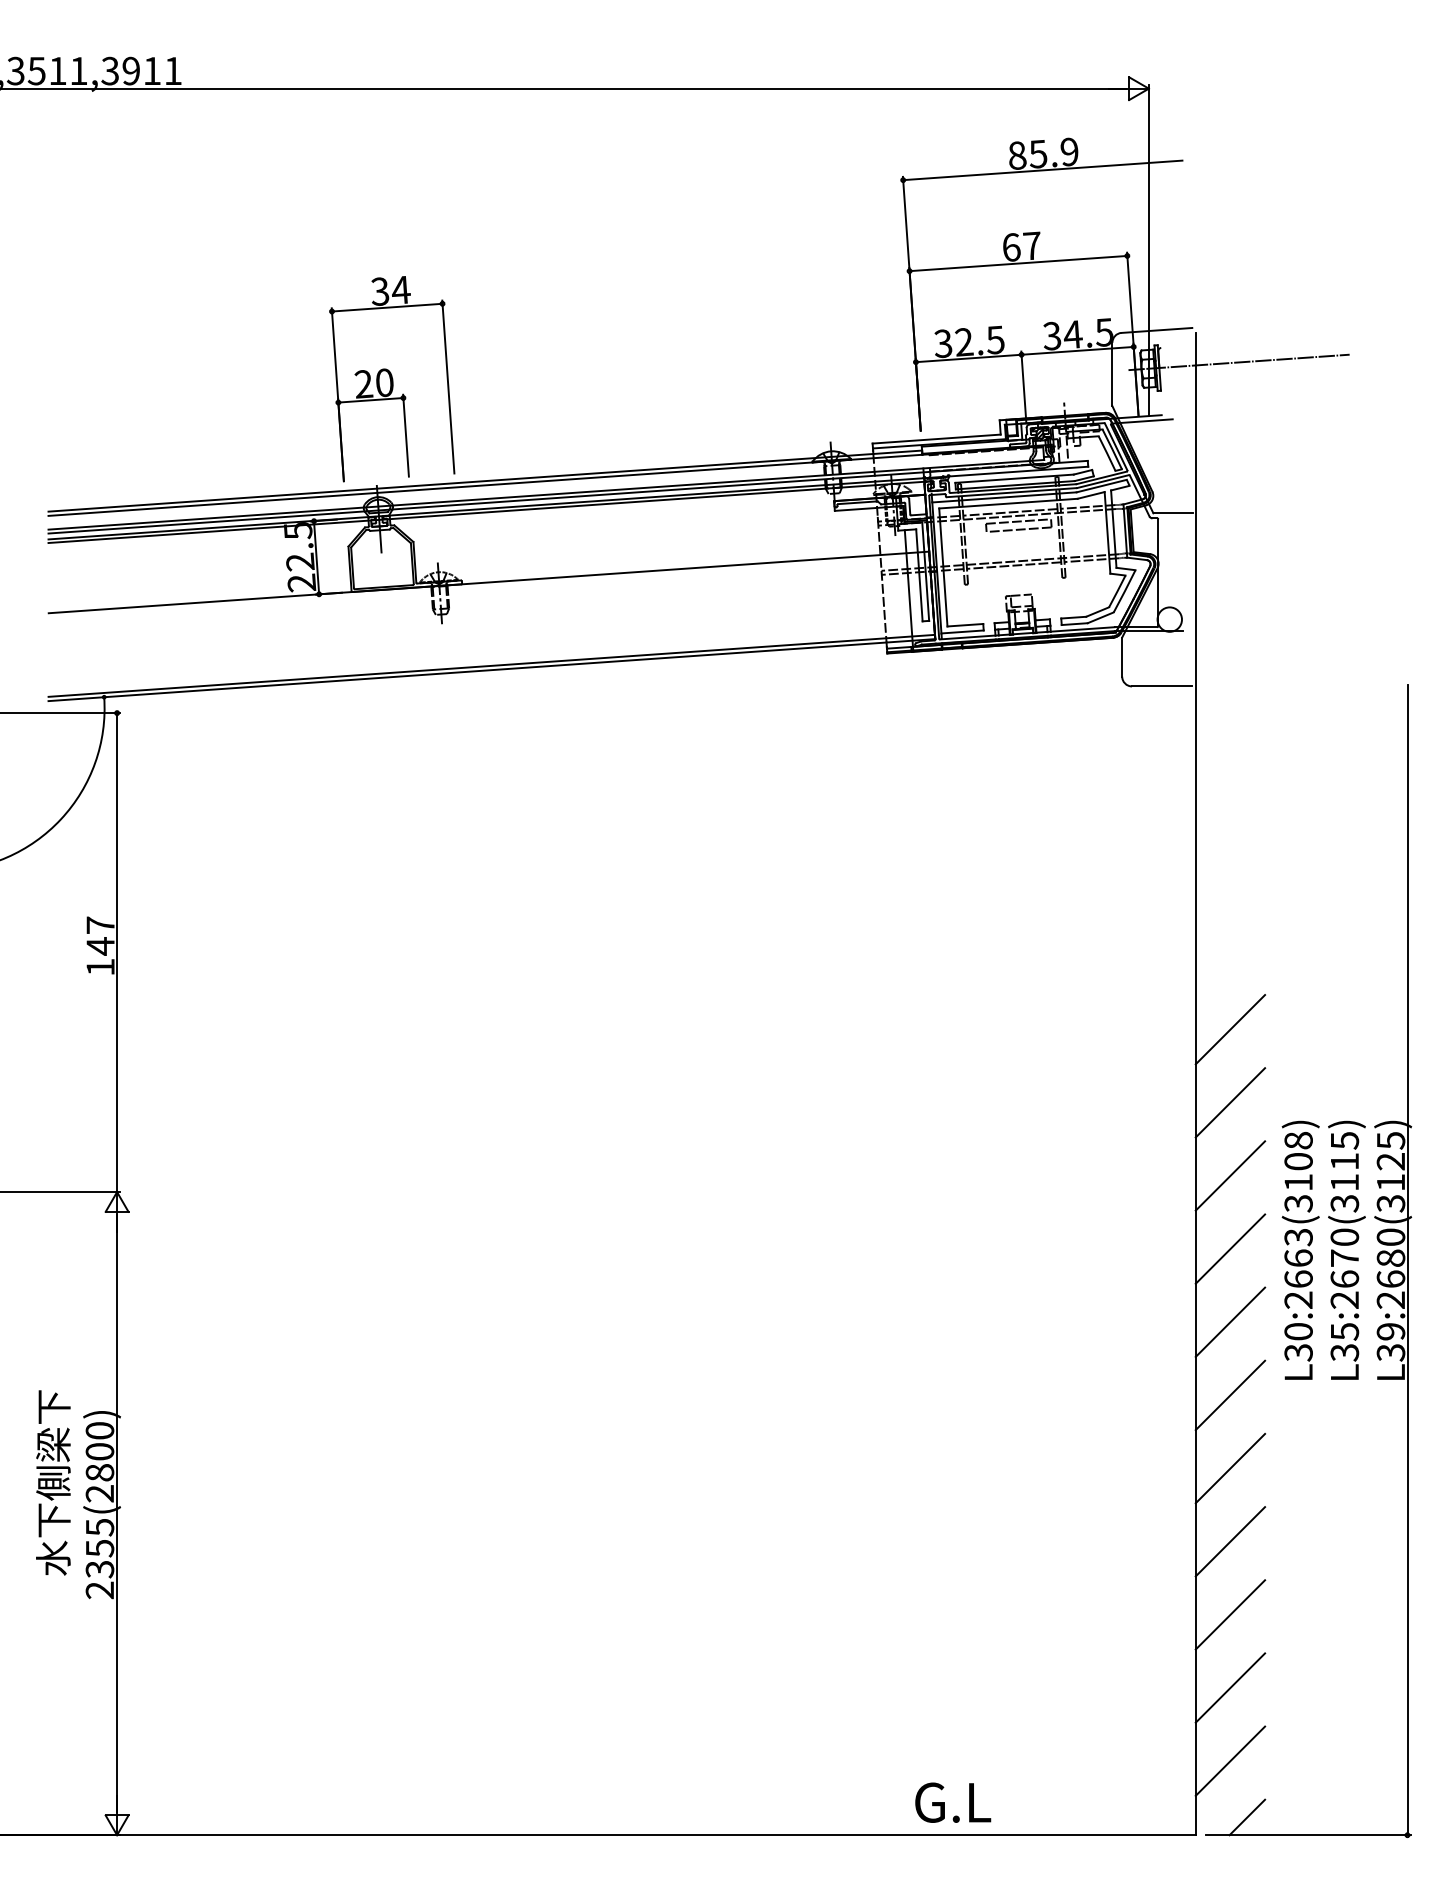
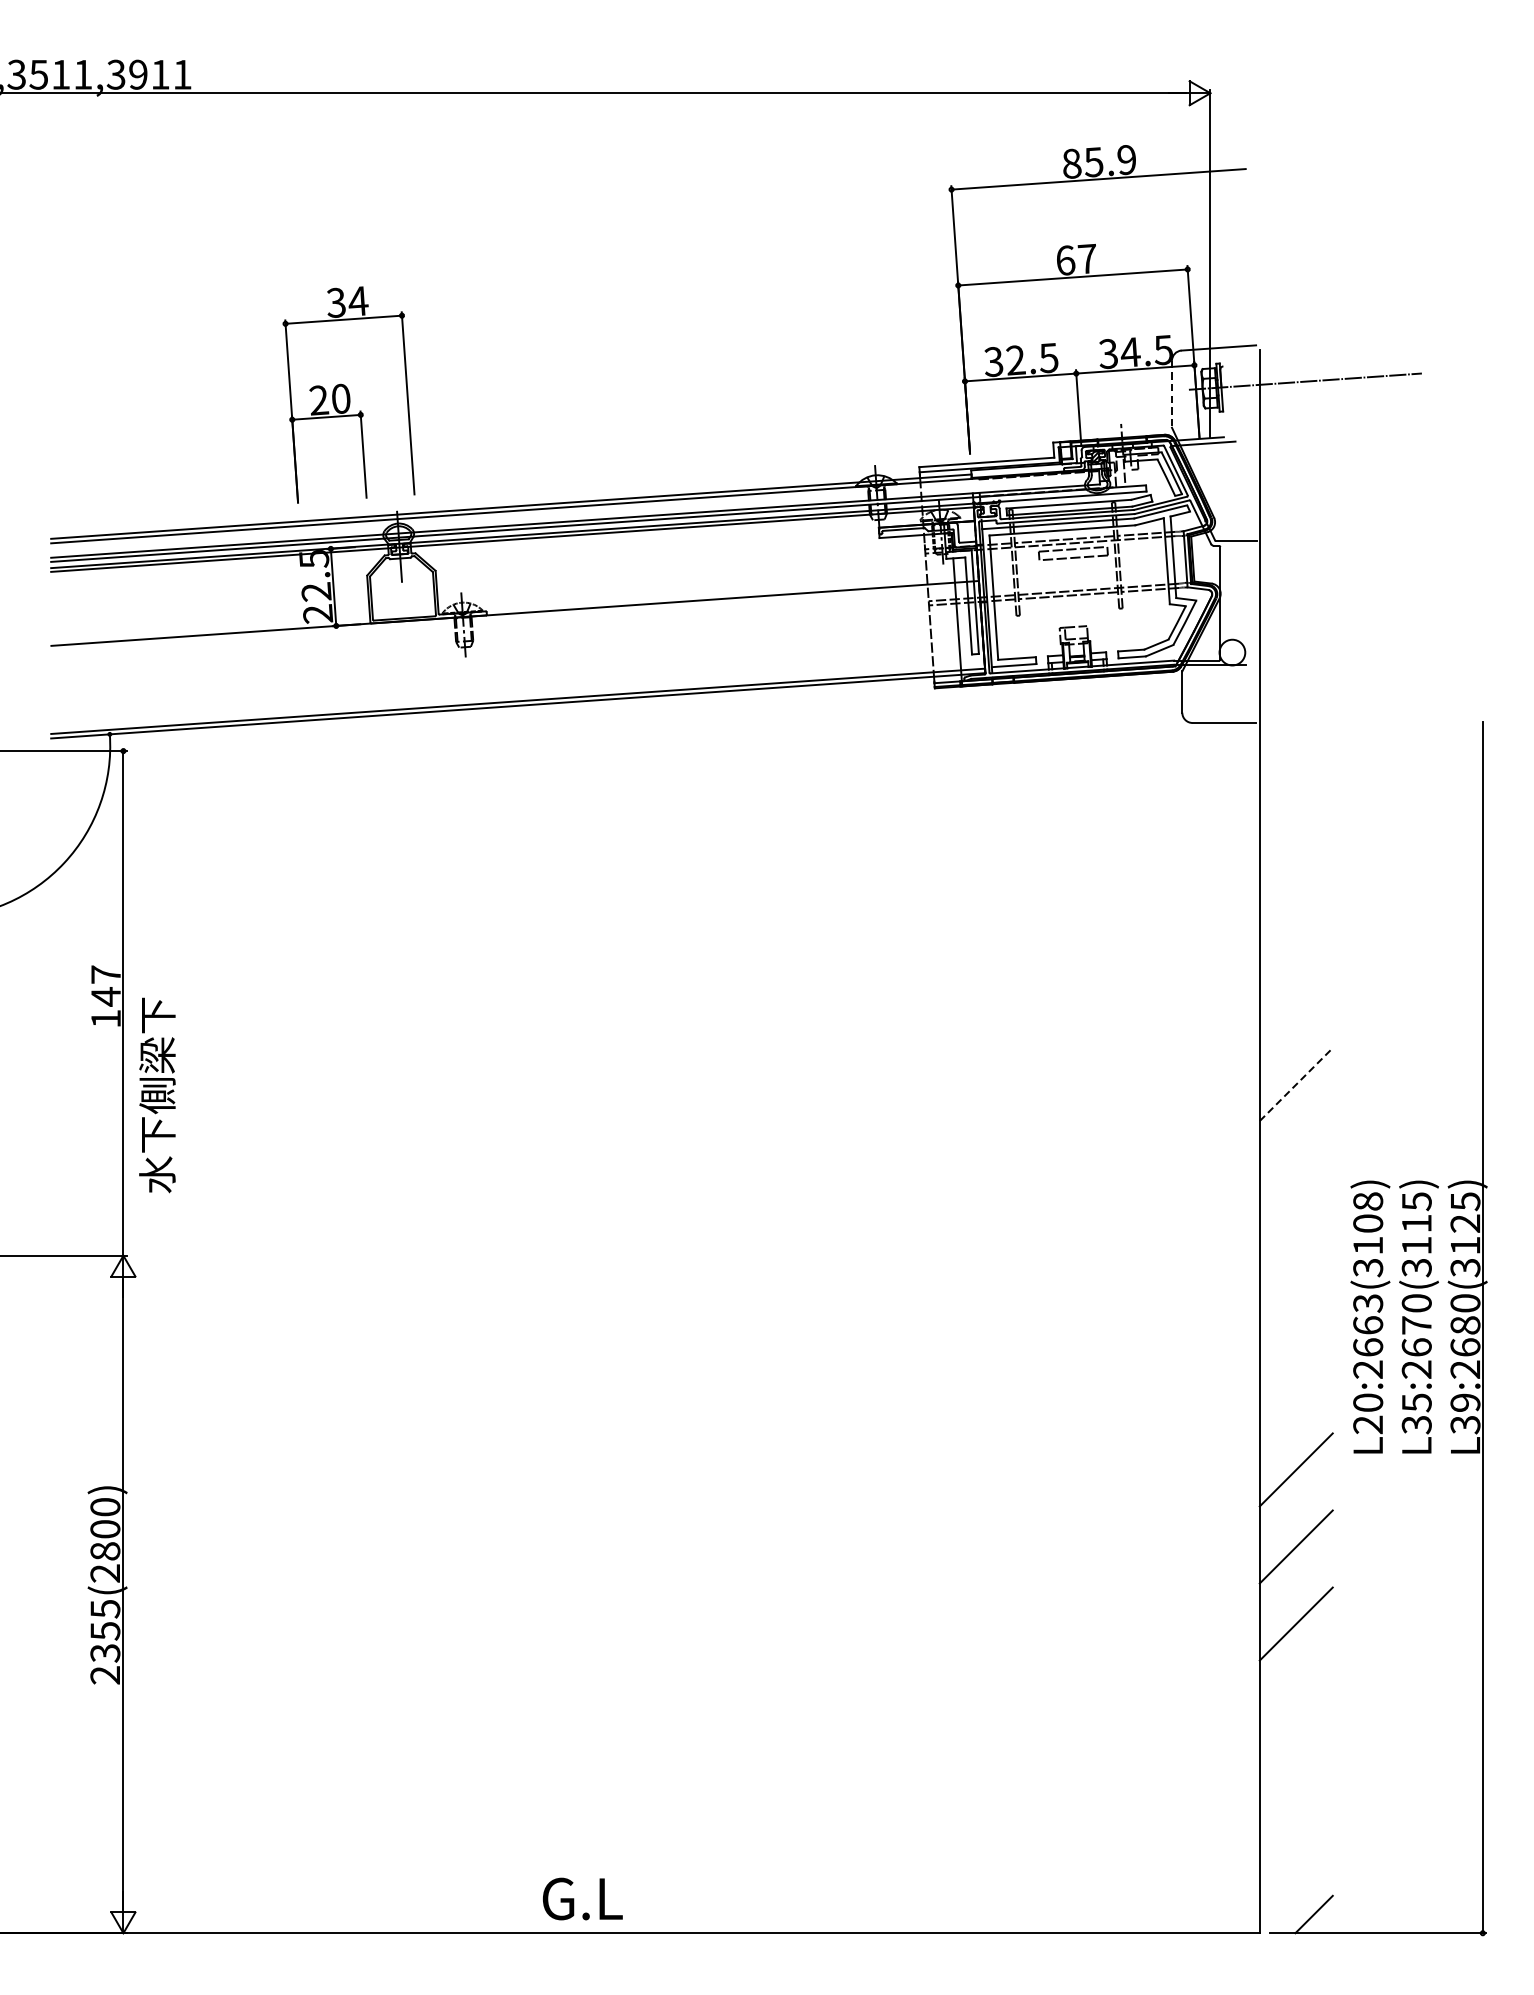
line: (1112, 374) -> (1172, 394), solid -> dashed
part: (392, 379) -> (349, 395), moved
line: (1230, 1029) -> (1296, 1084), solid -> dashed
line: (1230, 1102) -> (1296, 1161), removed
line: (1230, 1175) -> (1296, 1238), removed
line: (1230, 1248) -> (1296, 1315), removed
line: (1230, 1321) -> (1296, 1392), removed
text: (1298, 1352) -> (1368, 1424), L30:2663(3108) -> L20:2663(3108)
text: (53, 1482) -> (157, 1094), moved
line: (1230, 1614) -> (1296, 1700), removed
line: (1230, 1687) -> (1296, 1777), removed
line: (1230, 1760) -> (1296, 1854), removed
text: (953, 1802) -> (583, 1898), moved

